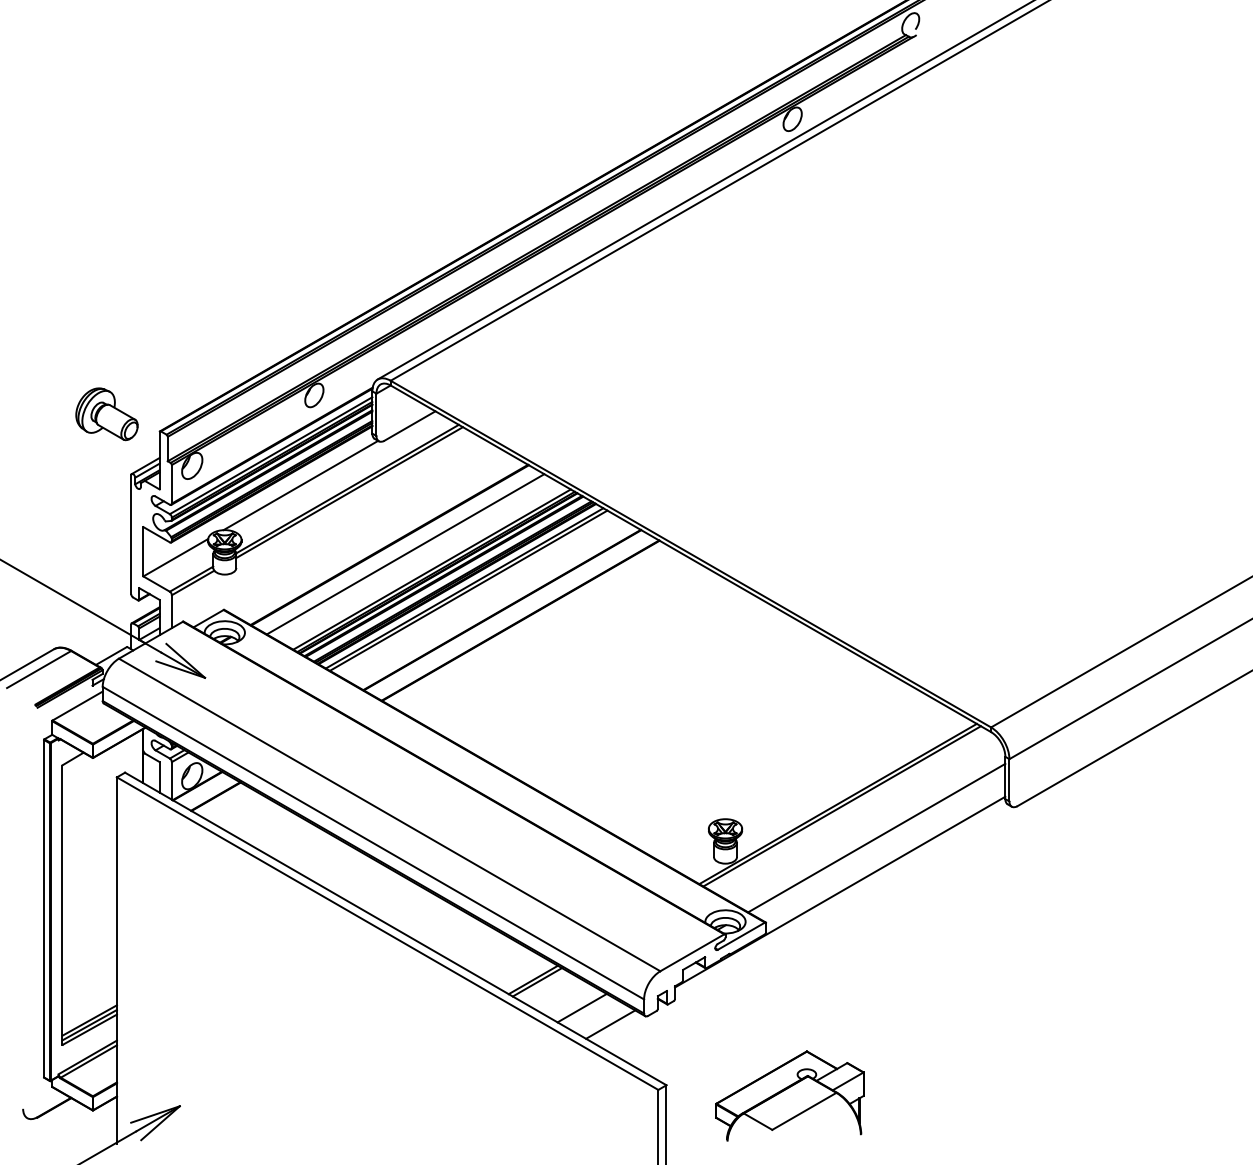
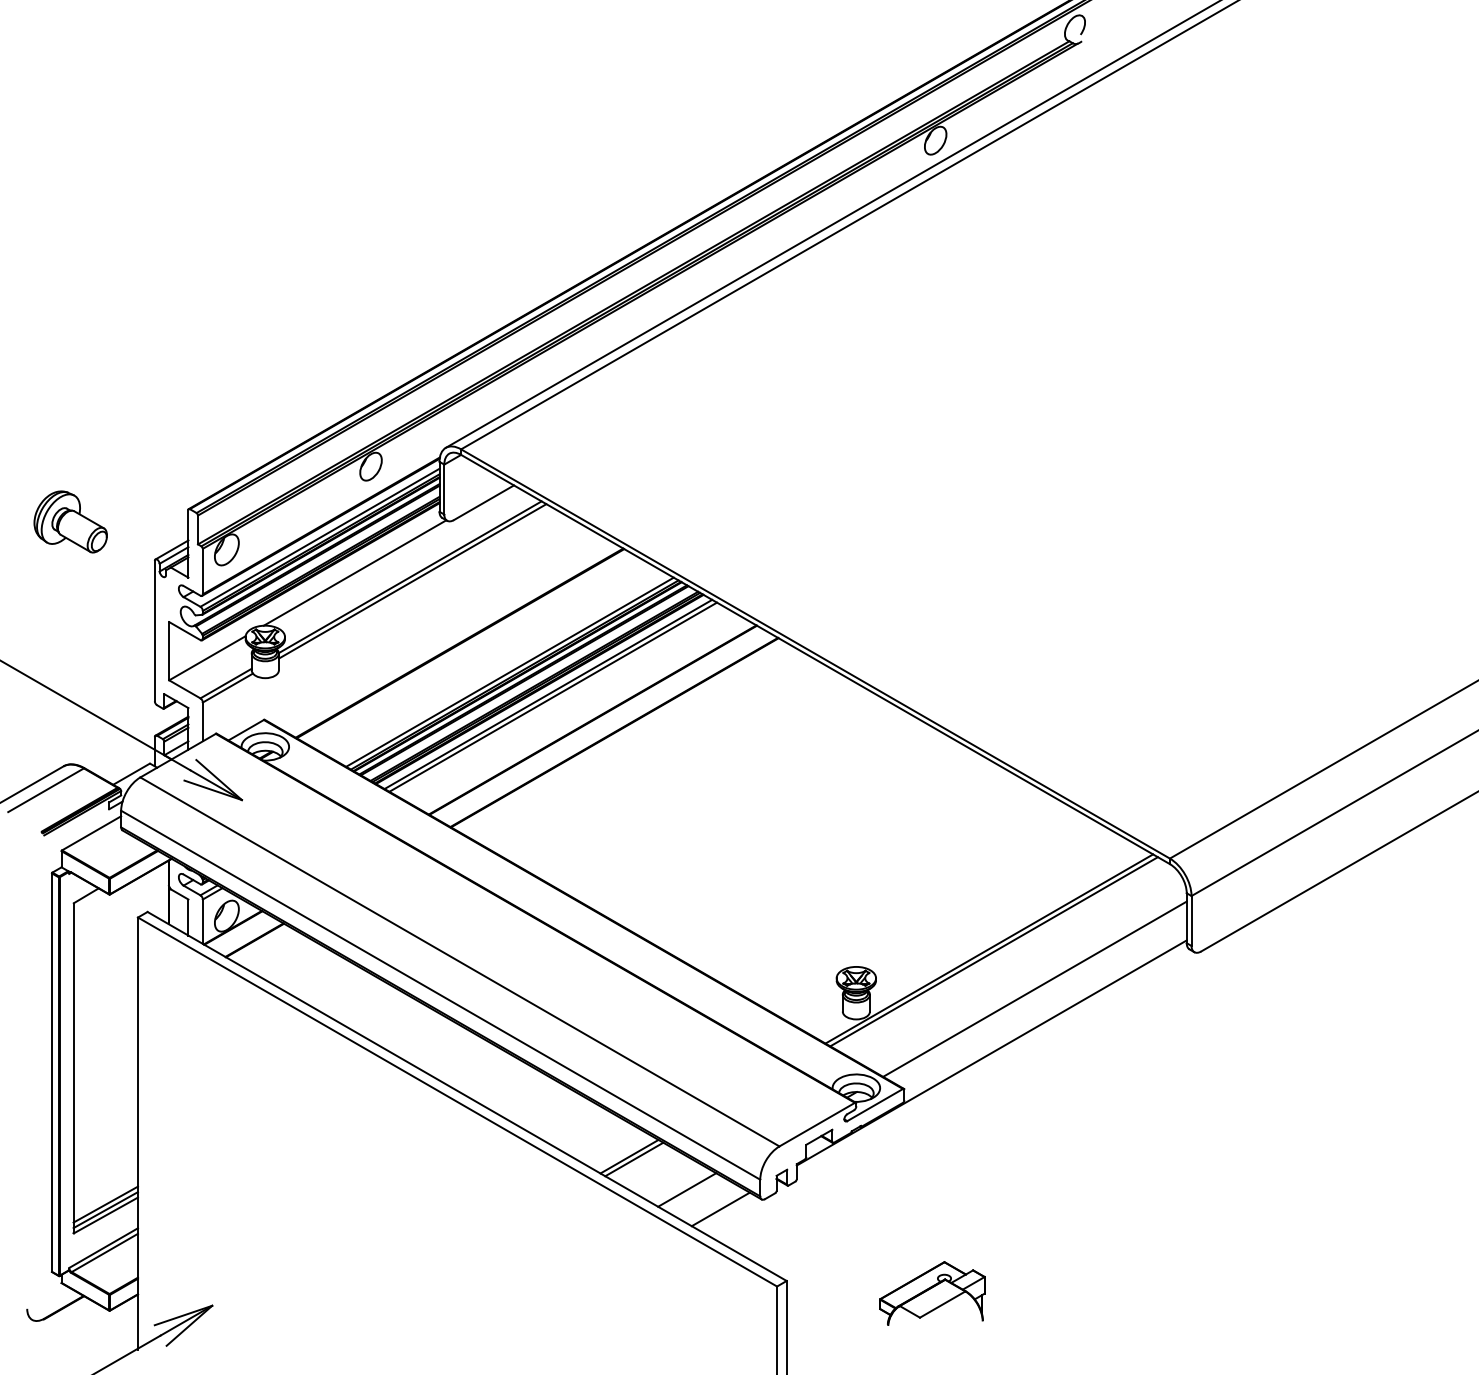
part: (106, 414) -> (70, 522), moved
line: (405, 554) -> (478, 654), removed
part: (789, 1095) -> (931, 1293), size x0.6

